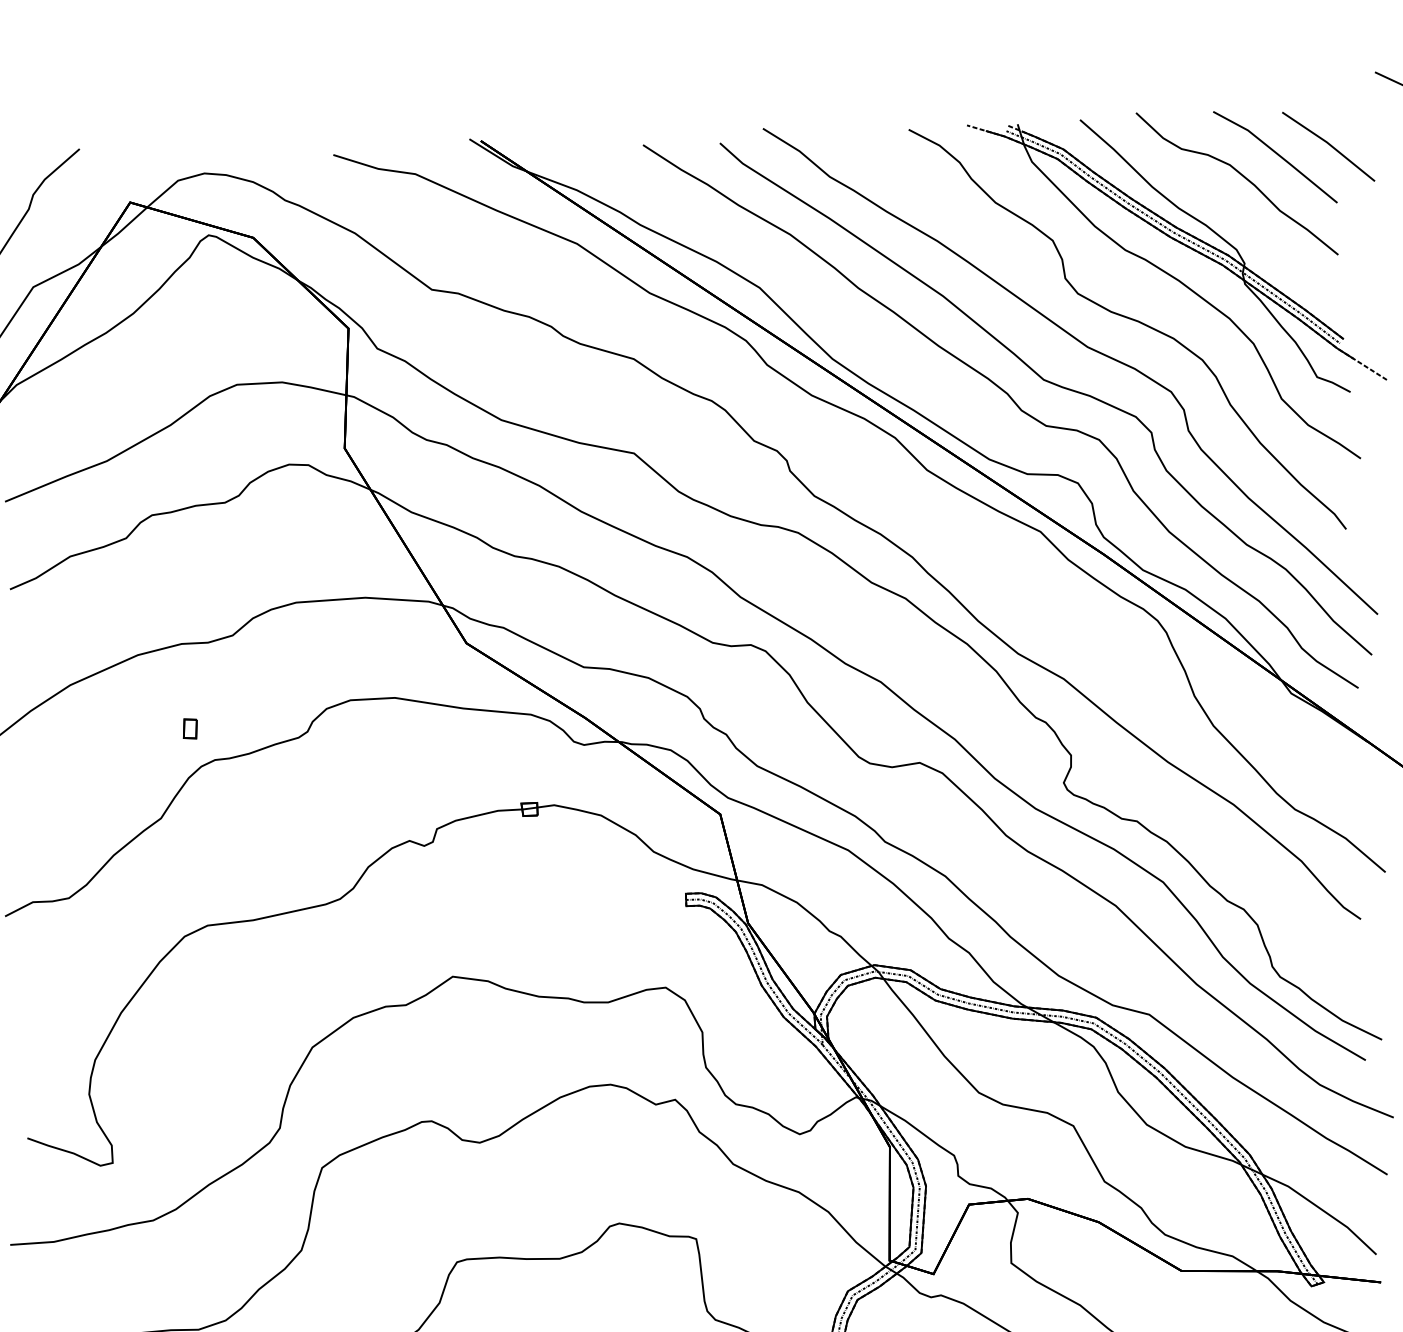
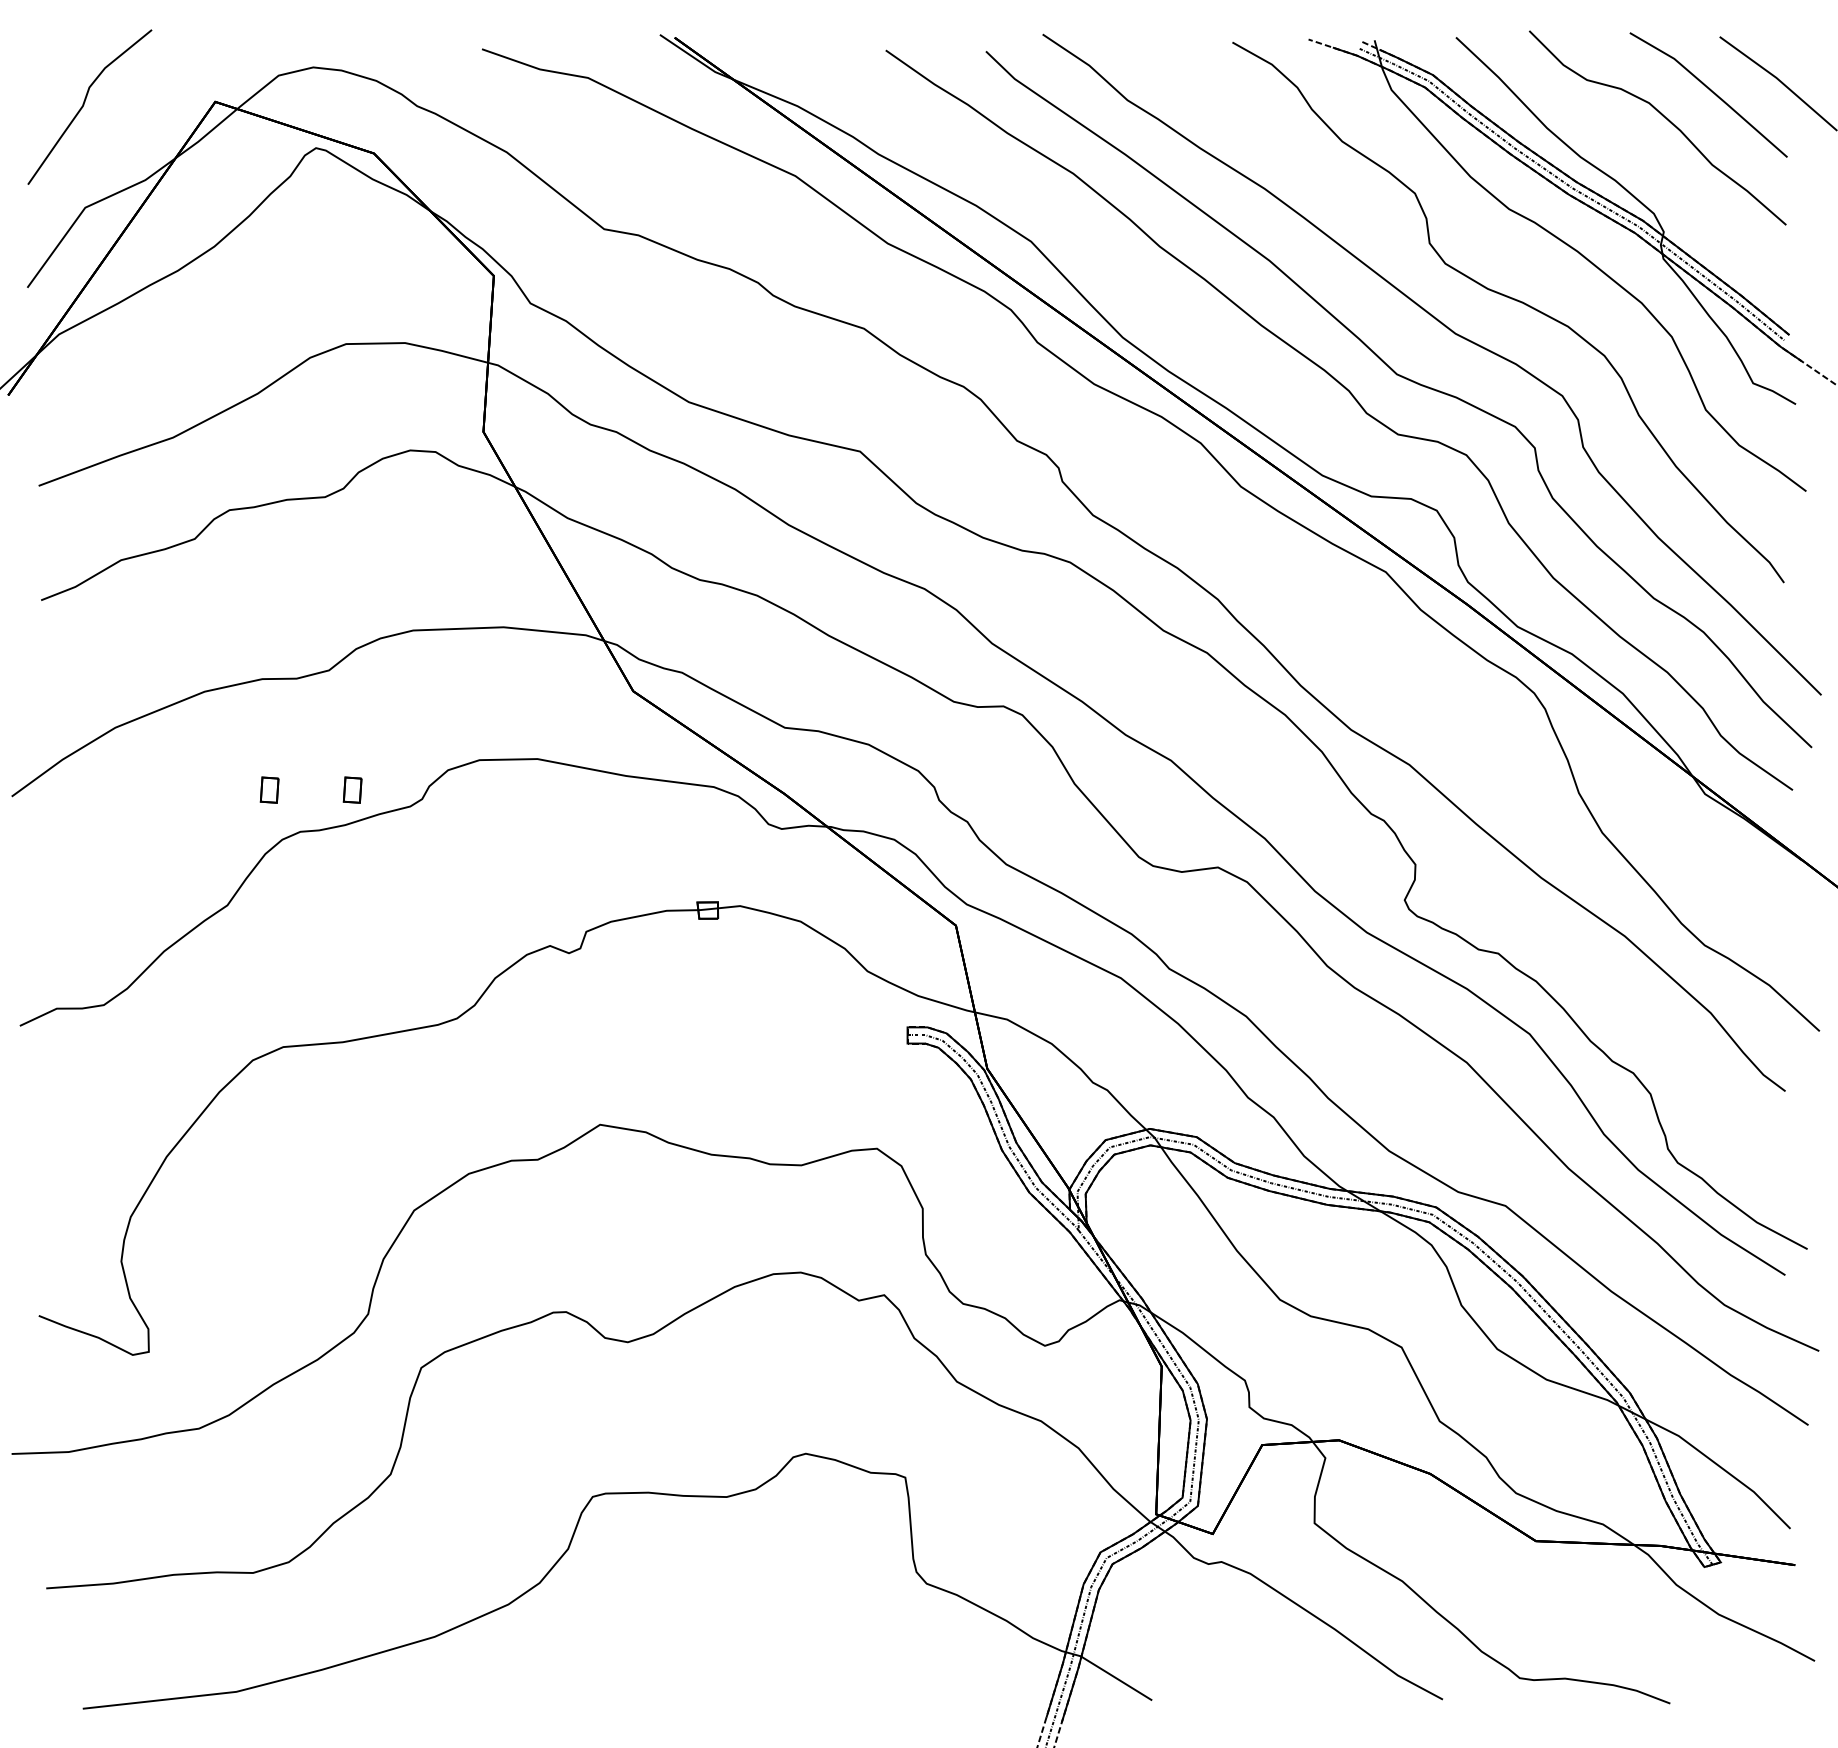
part: (253, 726) -> (352, 789), added

